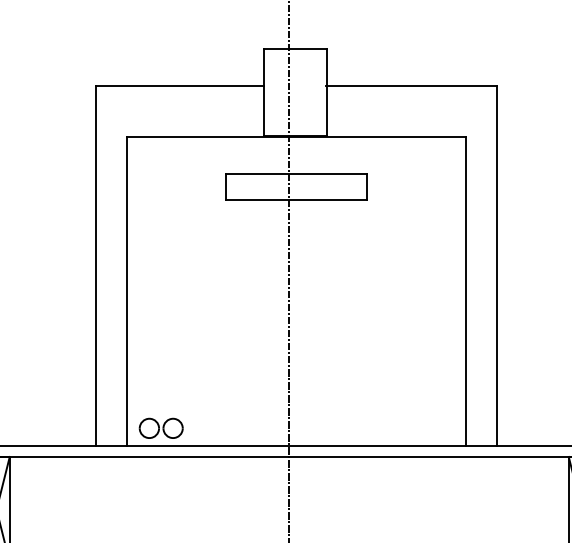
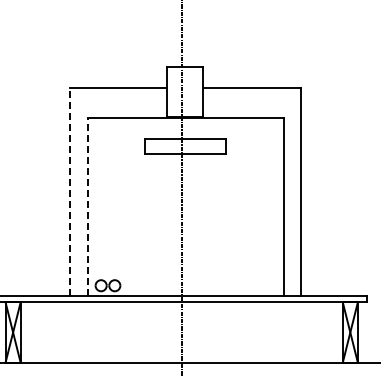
line: (96, 266) -> (70, 192), solid -> dashed
line: (127, 290) -> (88, 206), solid -> dashed

